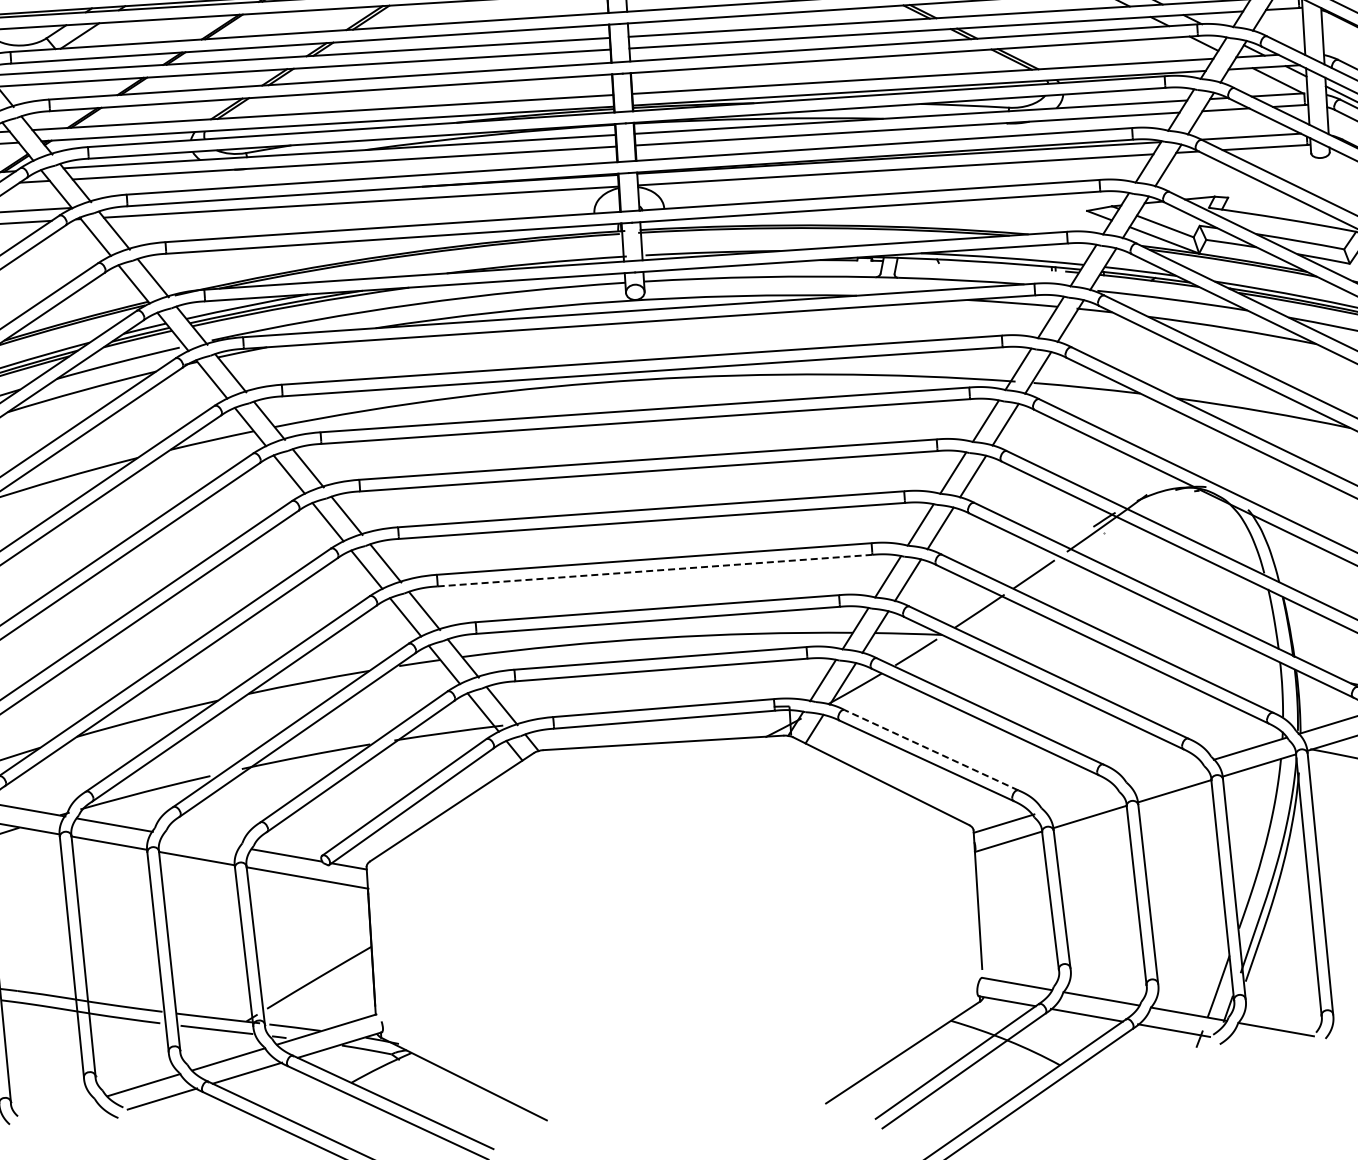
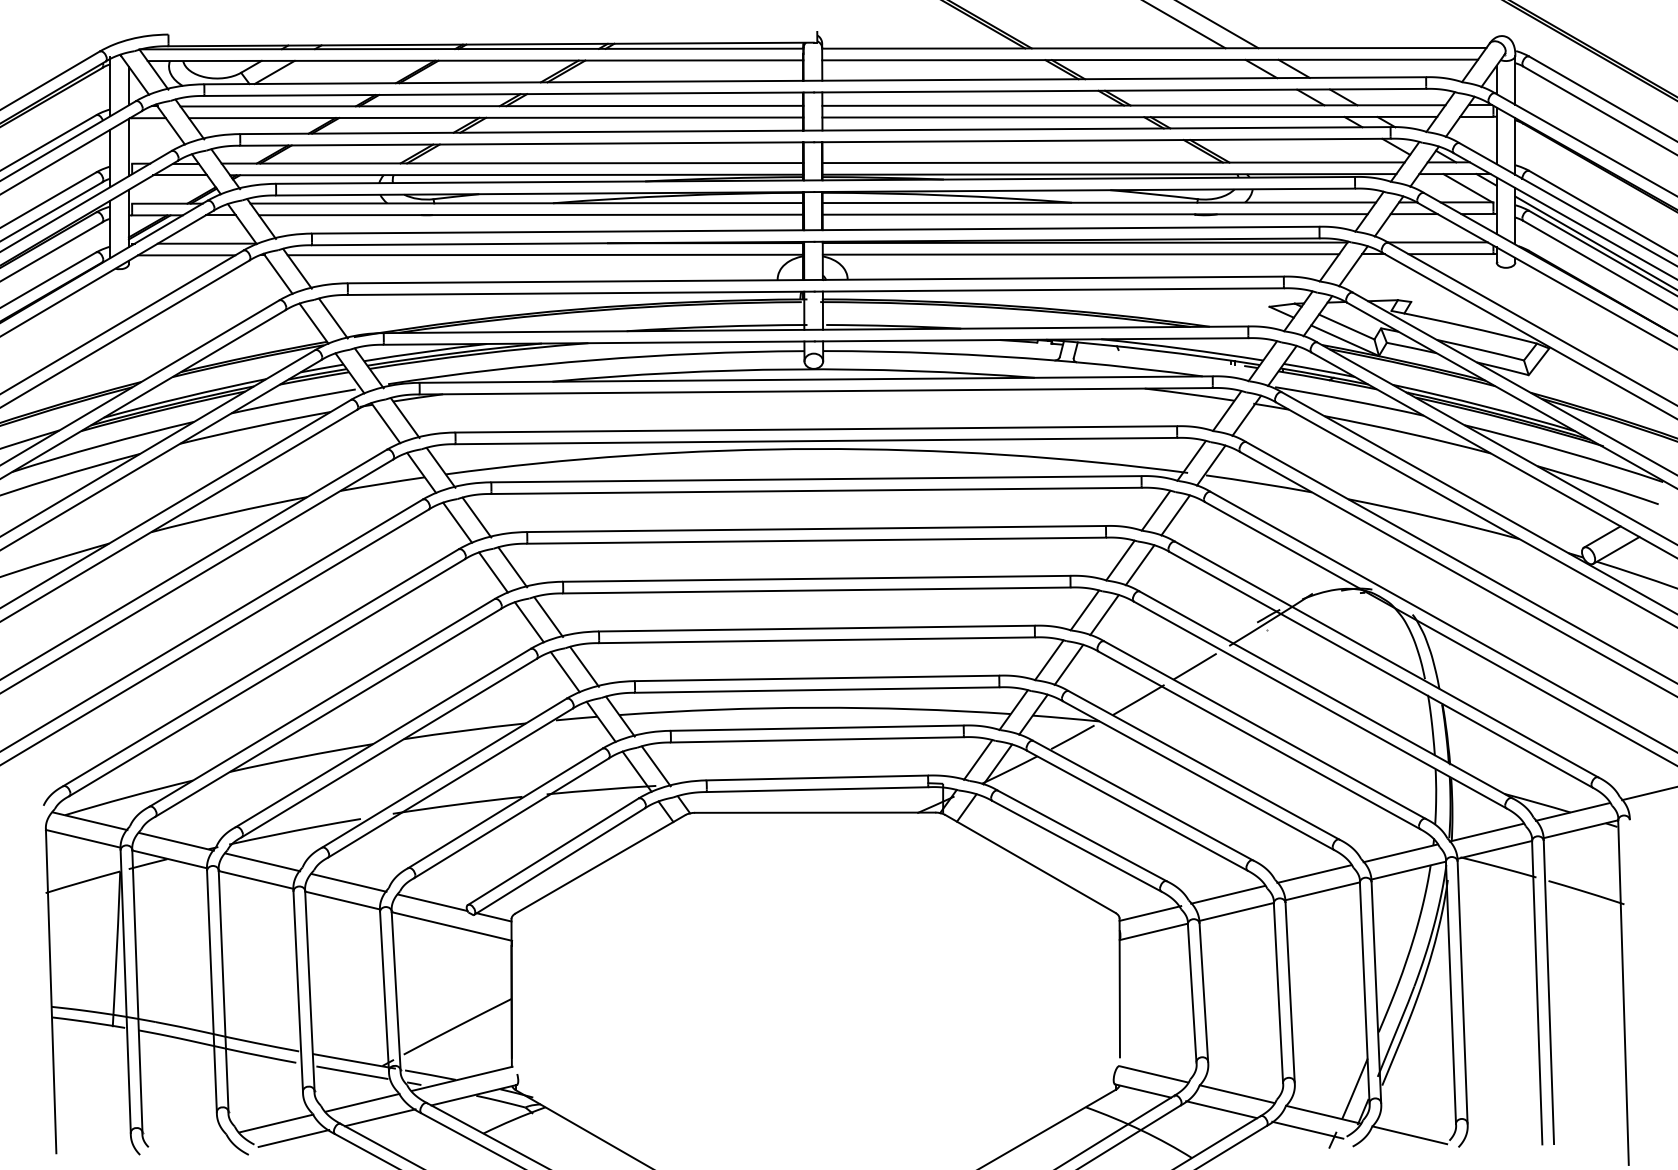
line: (654, 570) -> (816, 640), dashed -> solid
line: (931, 749) -> (1082, 835), dashed -> solid
line: (1165, 773) -> (1314, 873), added
line: (1080, 800) -> (1228, 894), added
line: (201, 840) -> (348, 882), added

